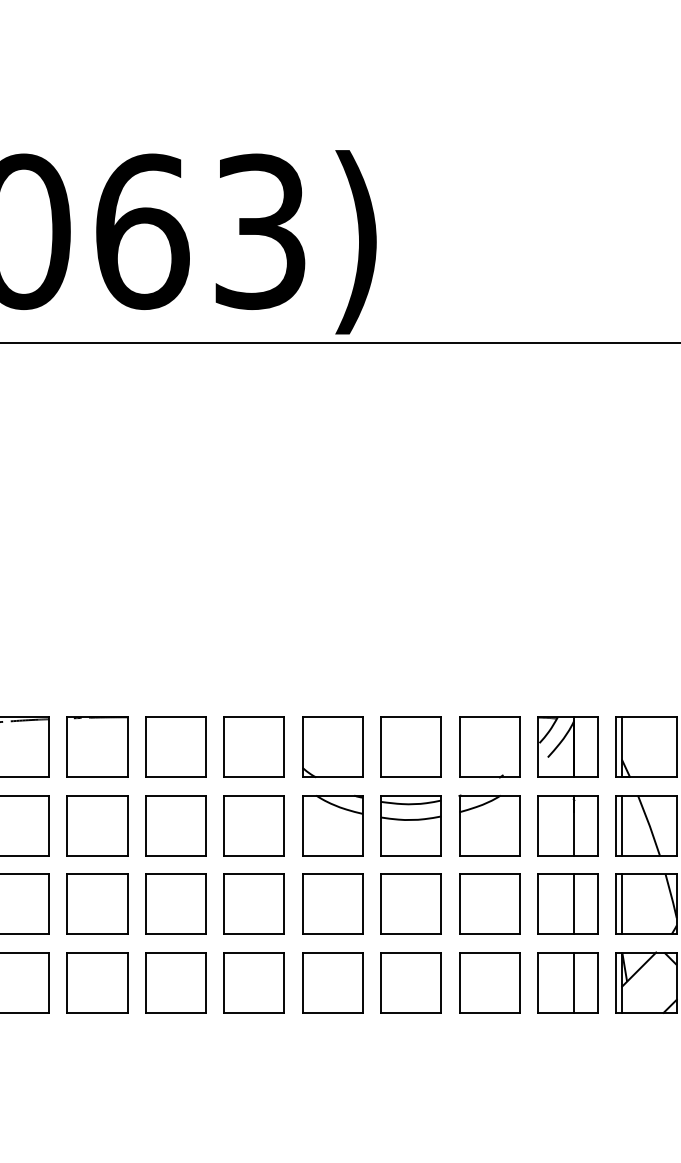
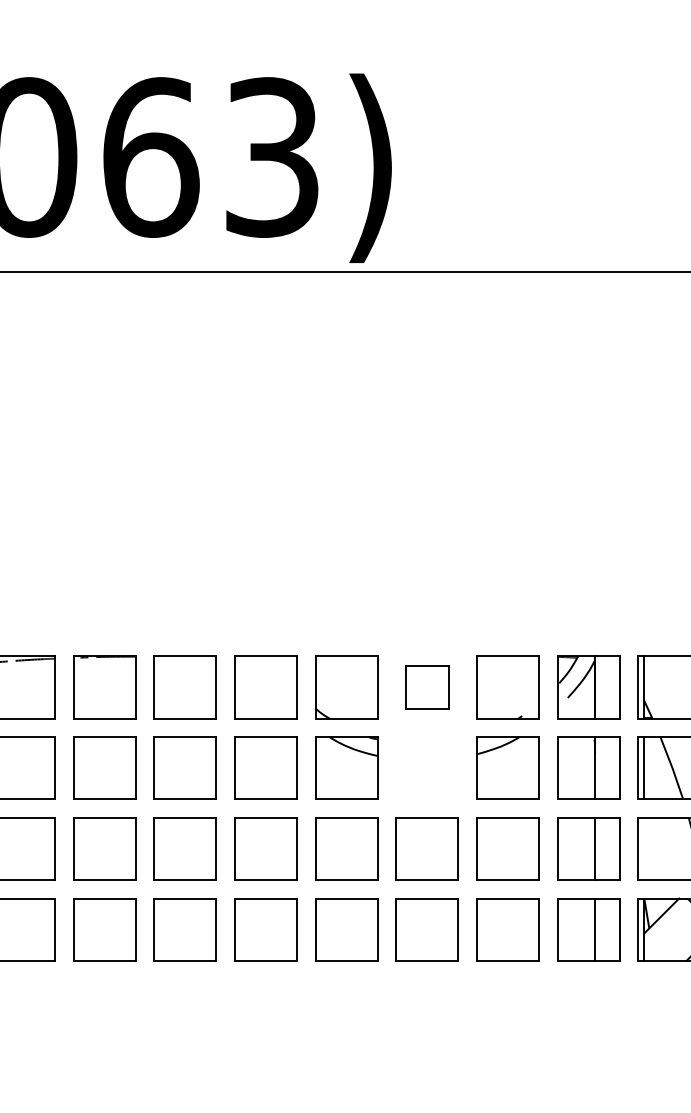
part: (410, 746) -> (426, 686), size x0.7
part: (410, 825) -> (426, 767), removed
line: (622, 904) -> (644, 849), removed

